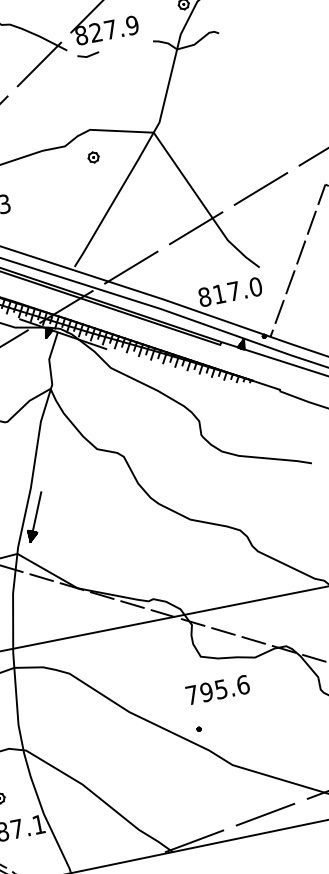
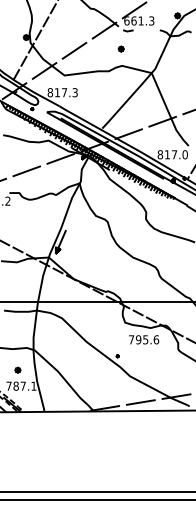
text: (107, 29) -> (139, 20), 827.9 -> 661.3
part: (91, 156) -> (120, 48), moved
text: (218, 689) -> (144, 339), moved

